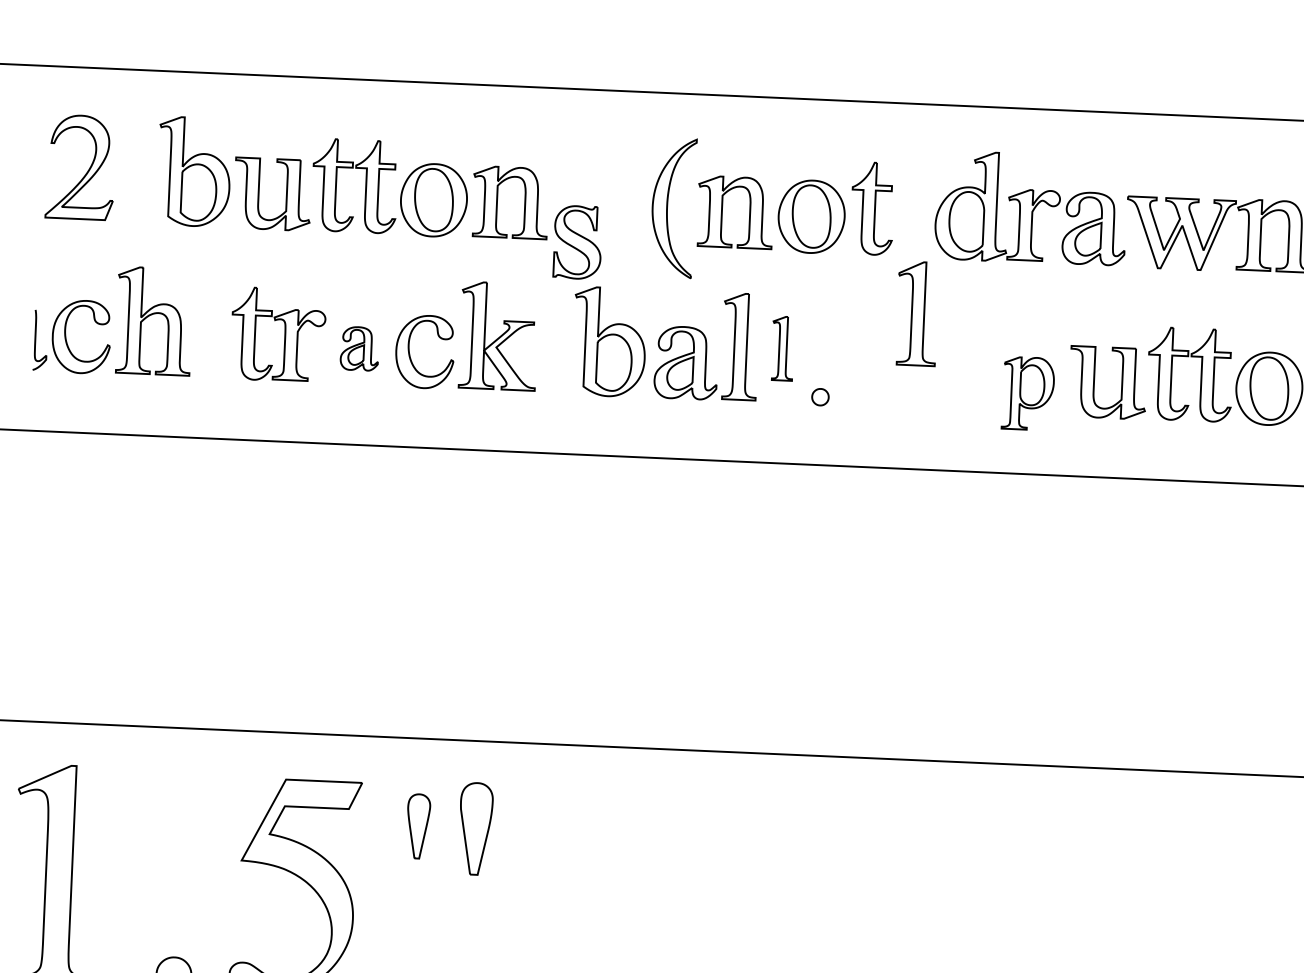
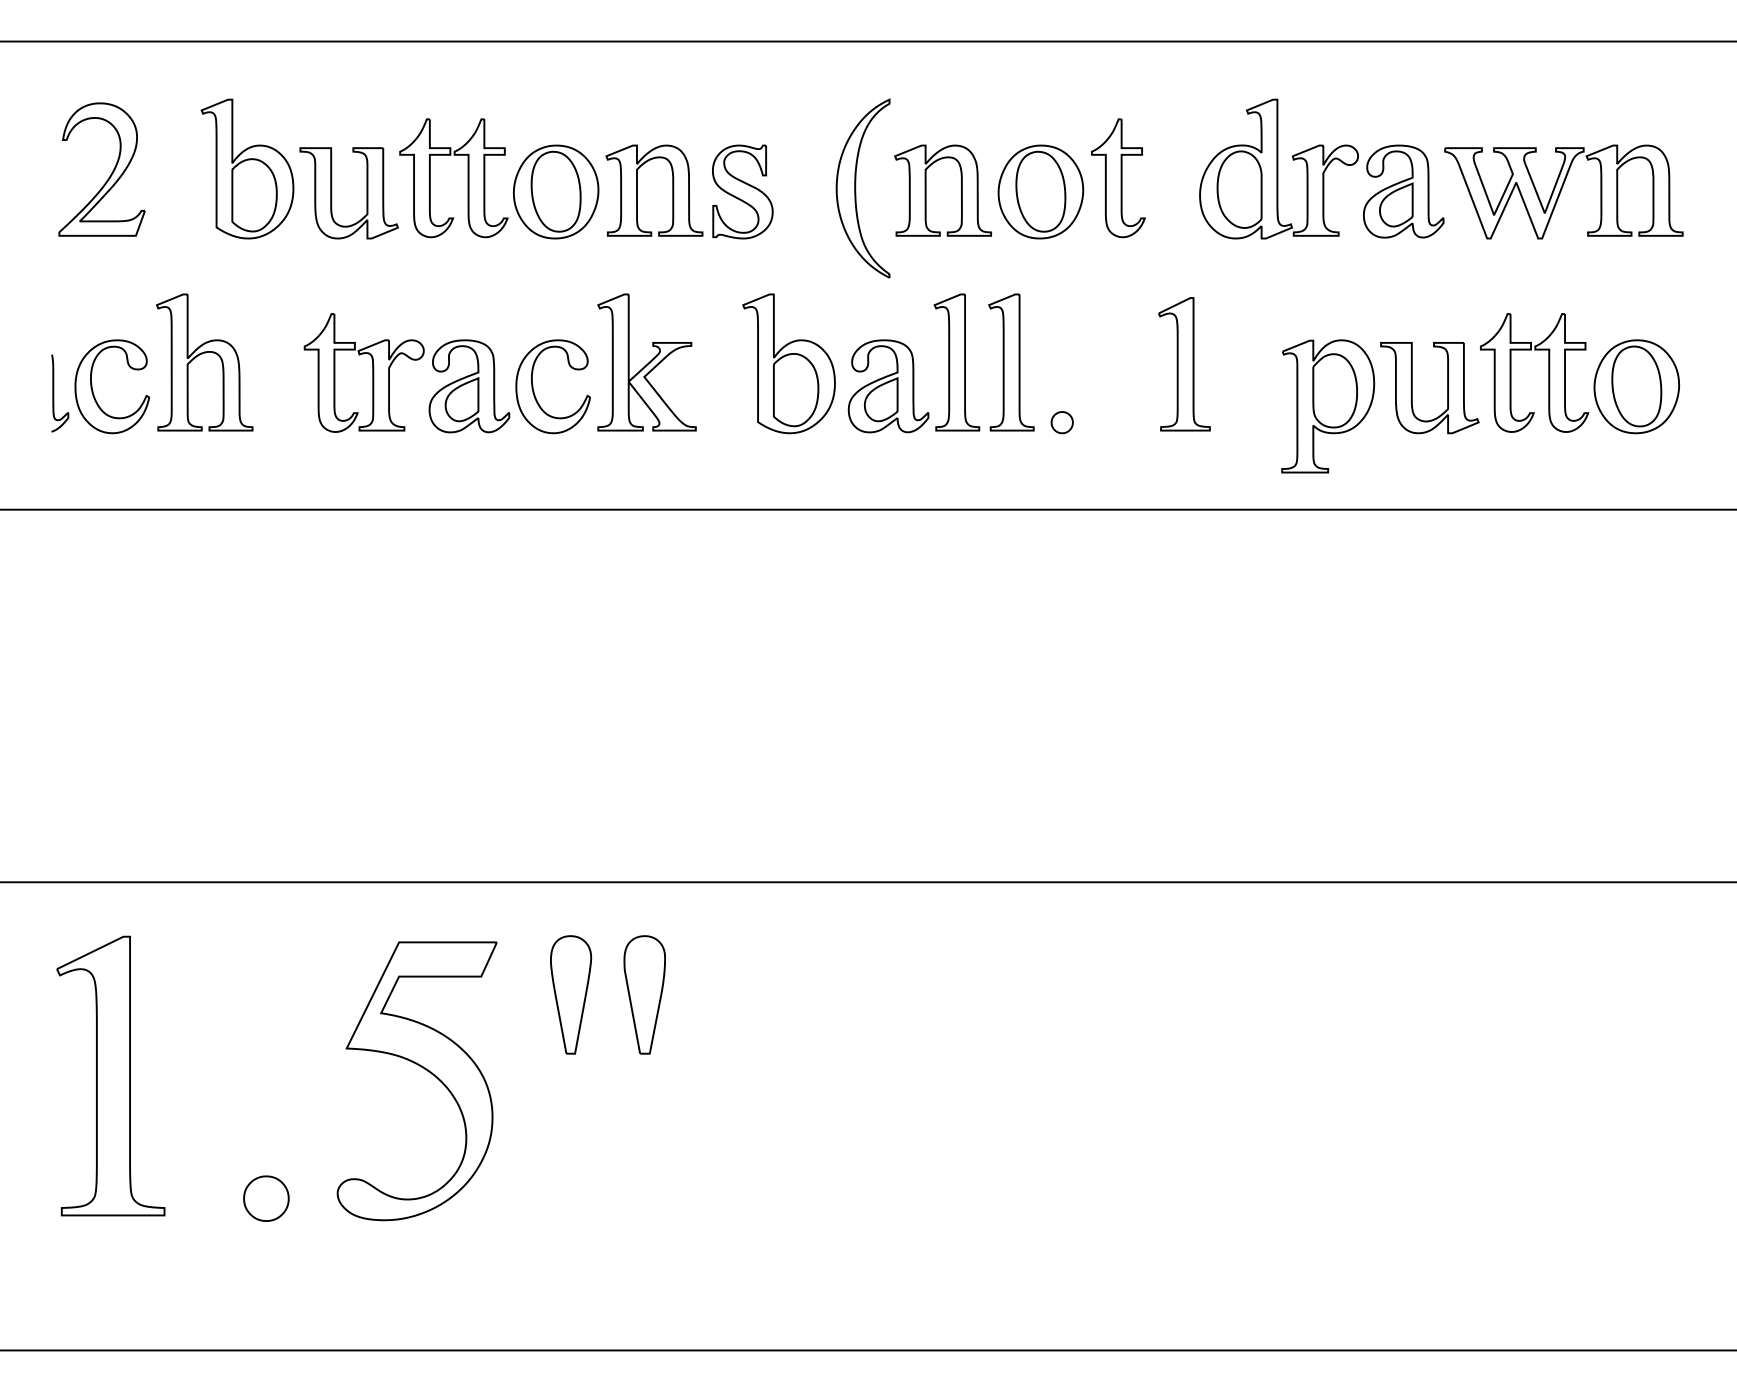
part: (577, 242) -> (742, 191), moved
part: (917, 313) -> (1184, 364), moved
part: (359, 348) -> (469, 386), size x1.67
part: (782, 348) -> (1011, 362), size x1.67
part: (1028, 393) -> (1328, 406), size x1.43
part: (418, 826) -> (571, 994), size x1.43

